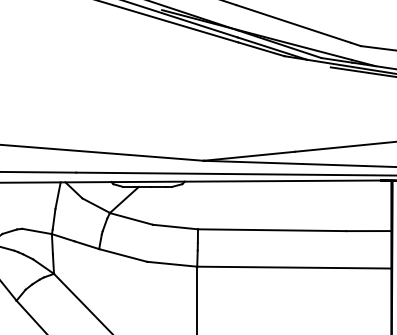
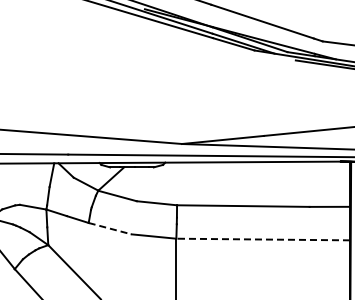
line: (123, 255) -> (110, 228), solid -> dashed
line: (294, 267) -> (263, 239), solid -> dashed

